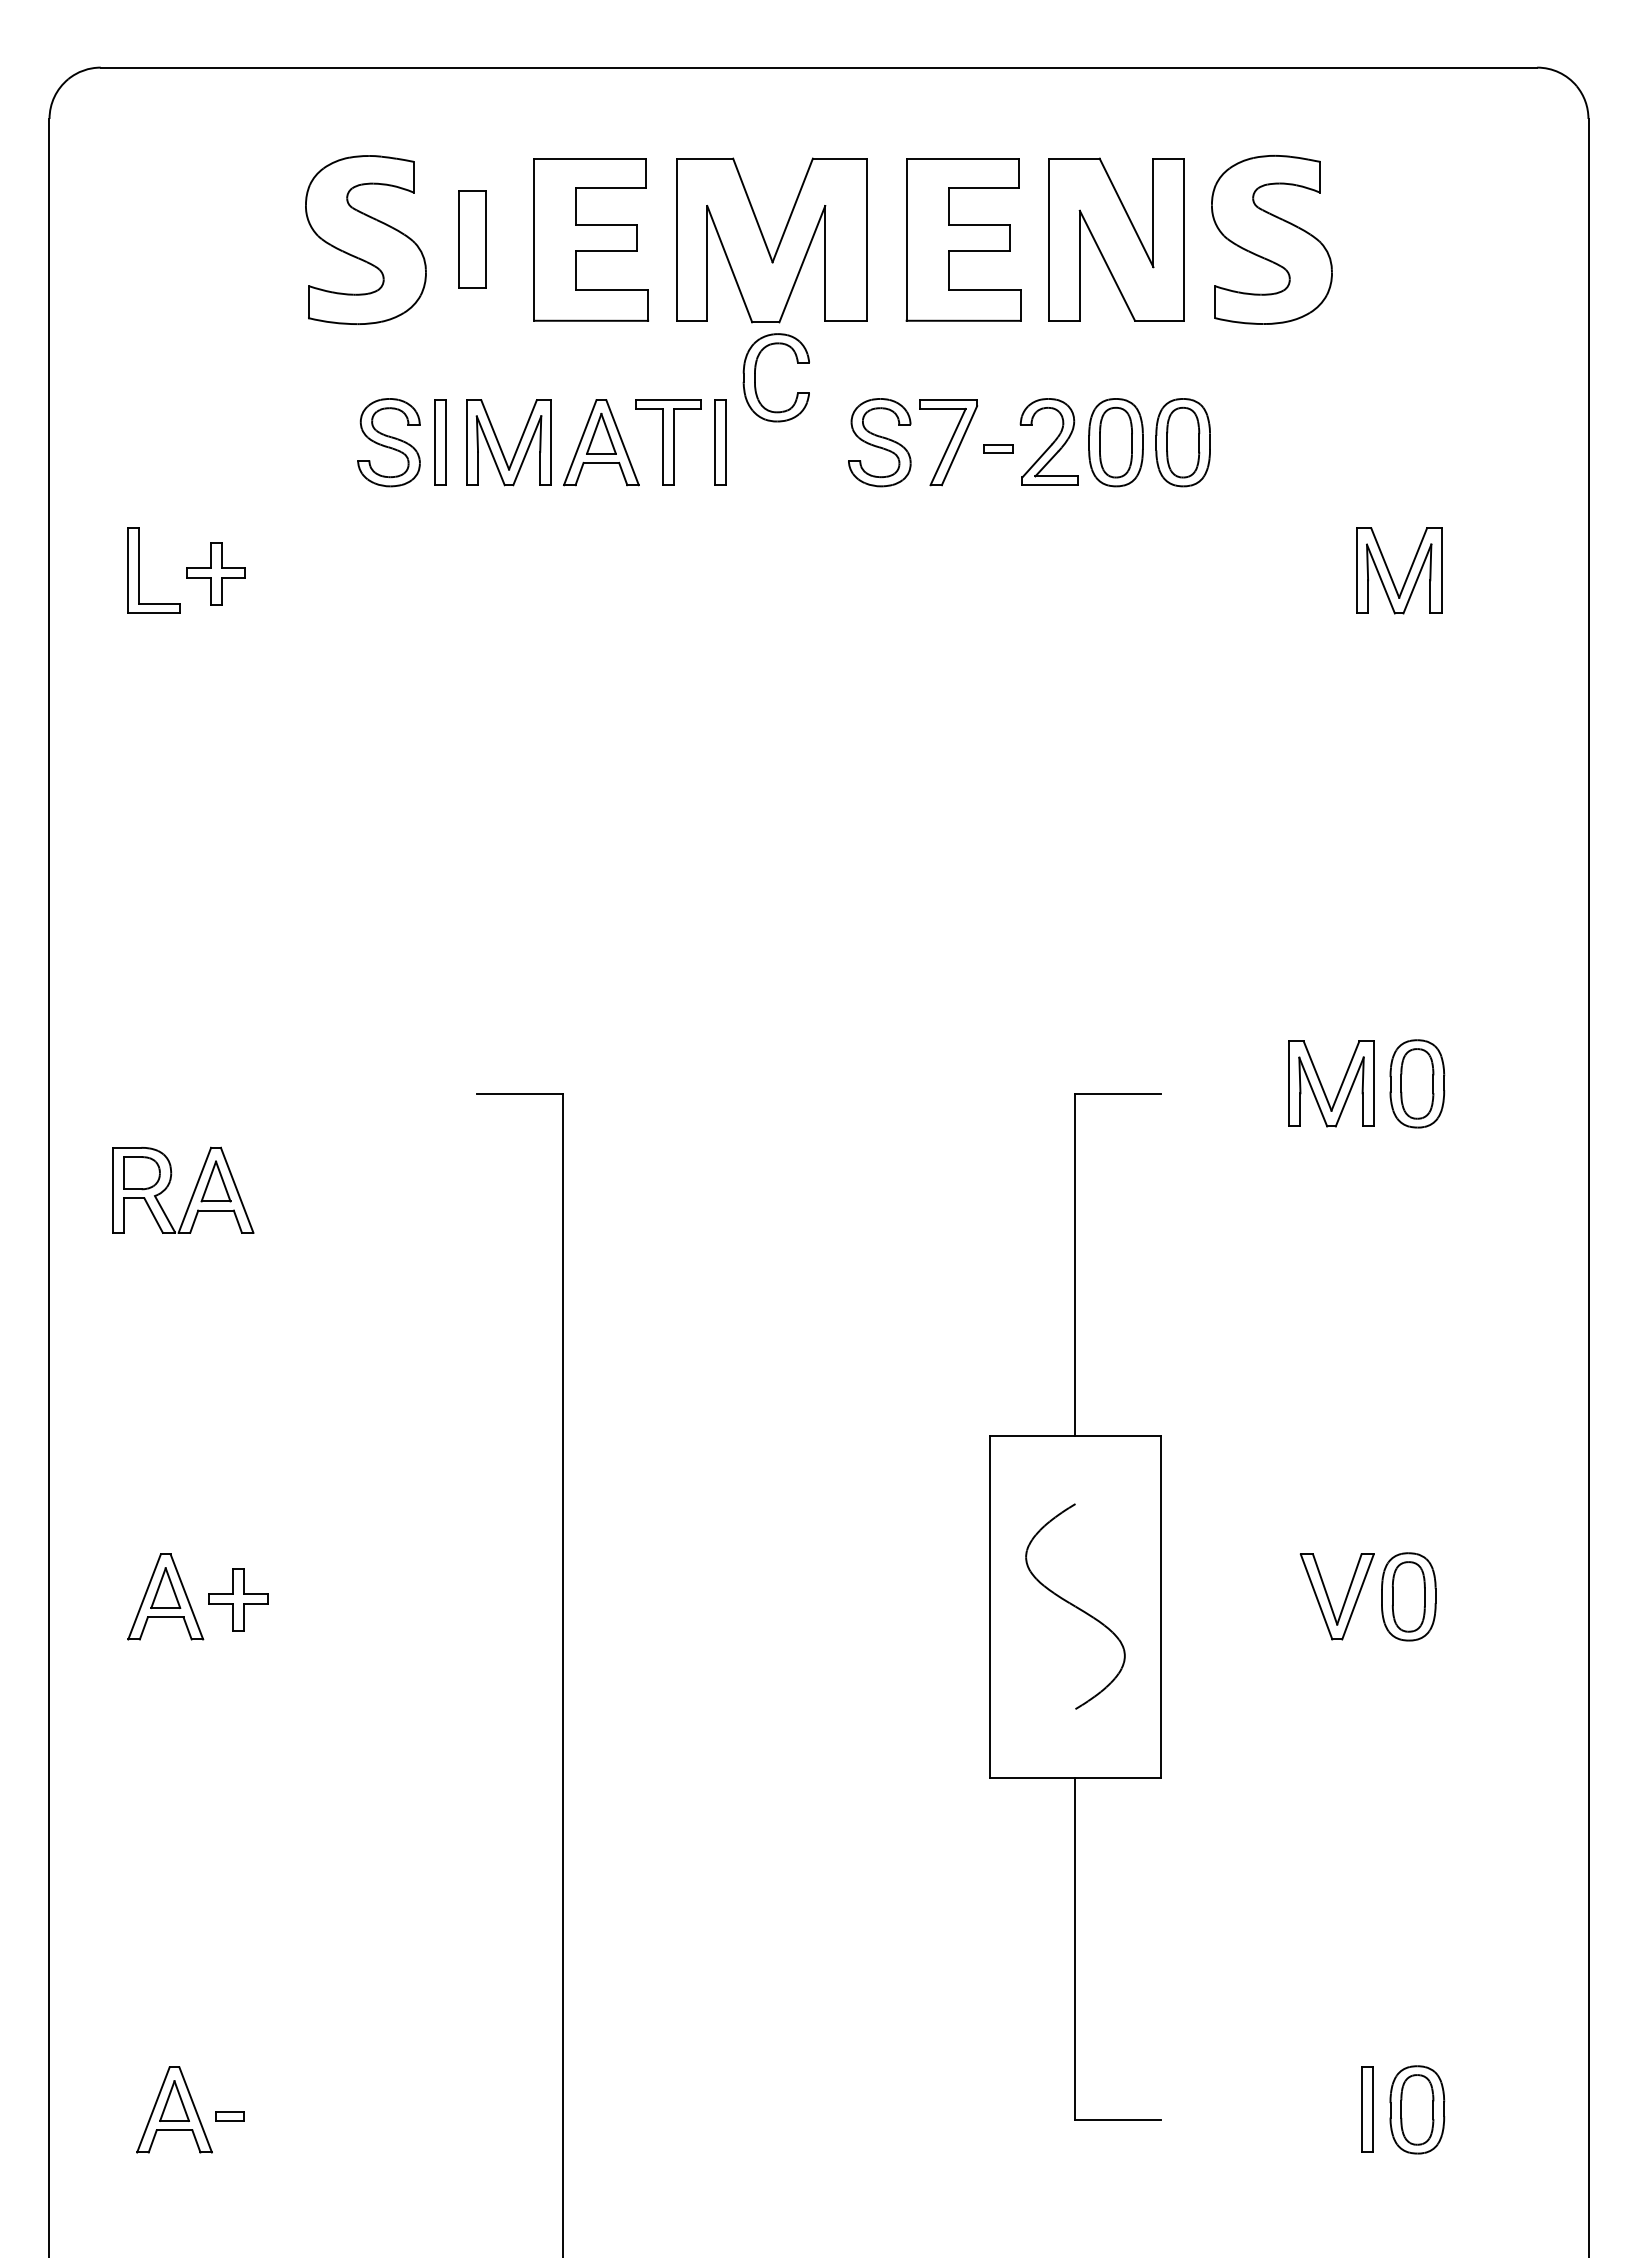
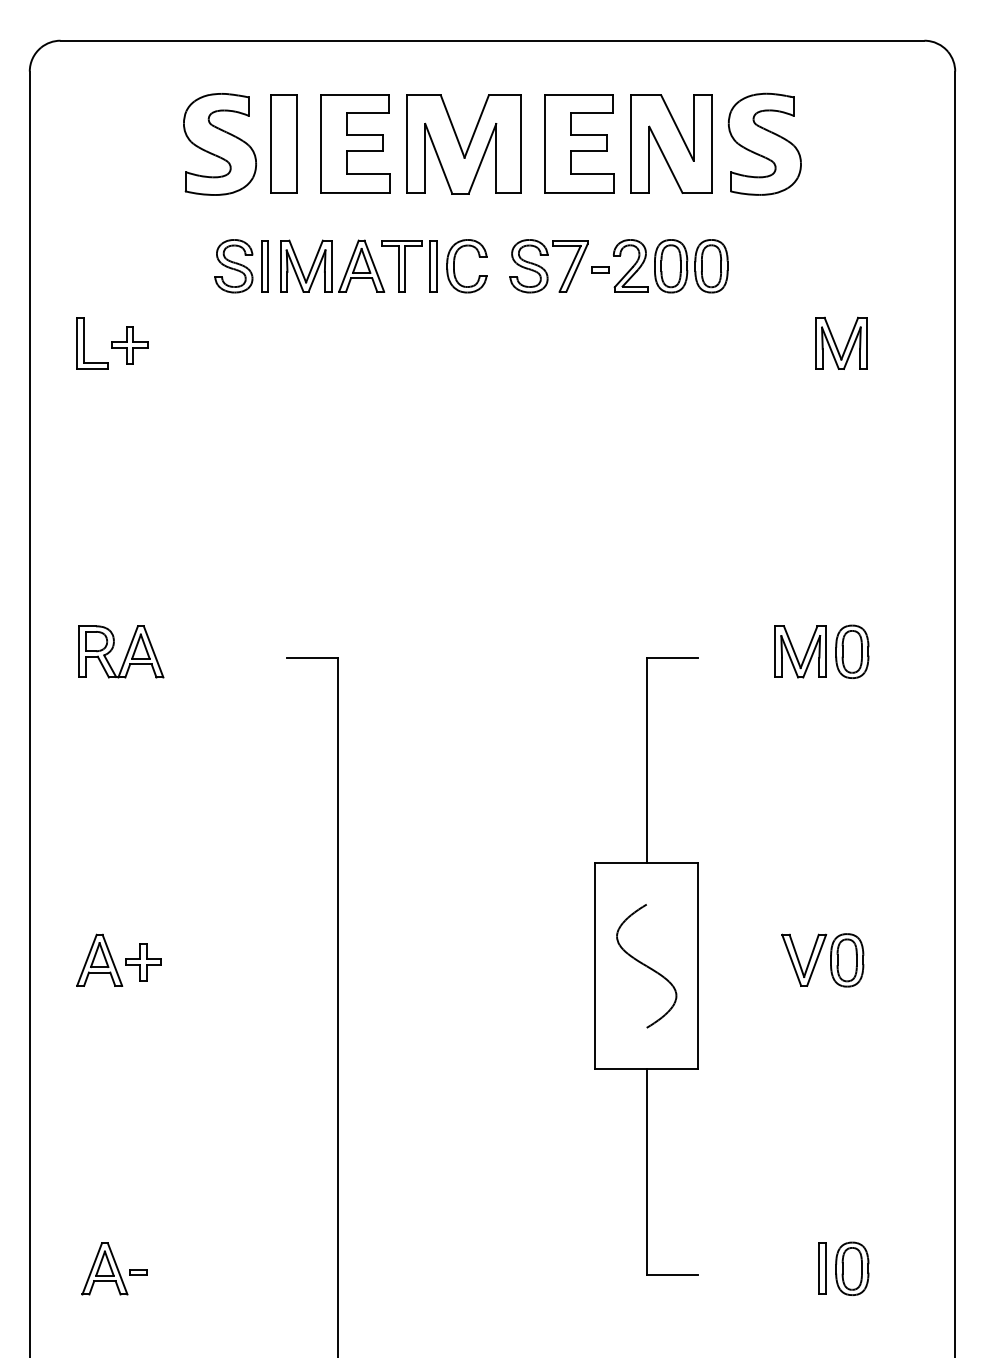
part: (471, 238) -> (283, 143), size x1.67
part: (755, 378) -> (454, 266), moved
part: (183, 1189) -> (121, 651), moved

